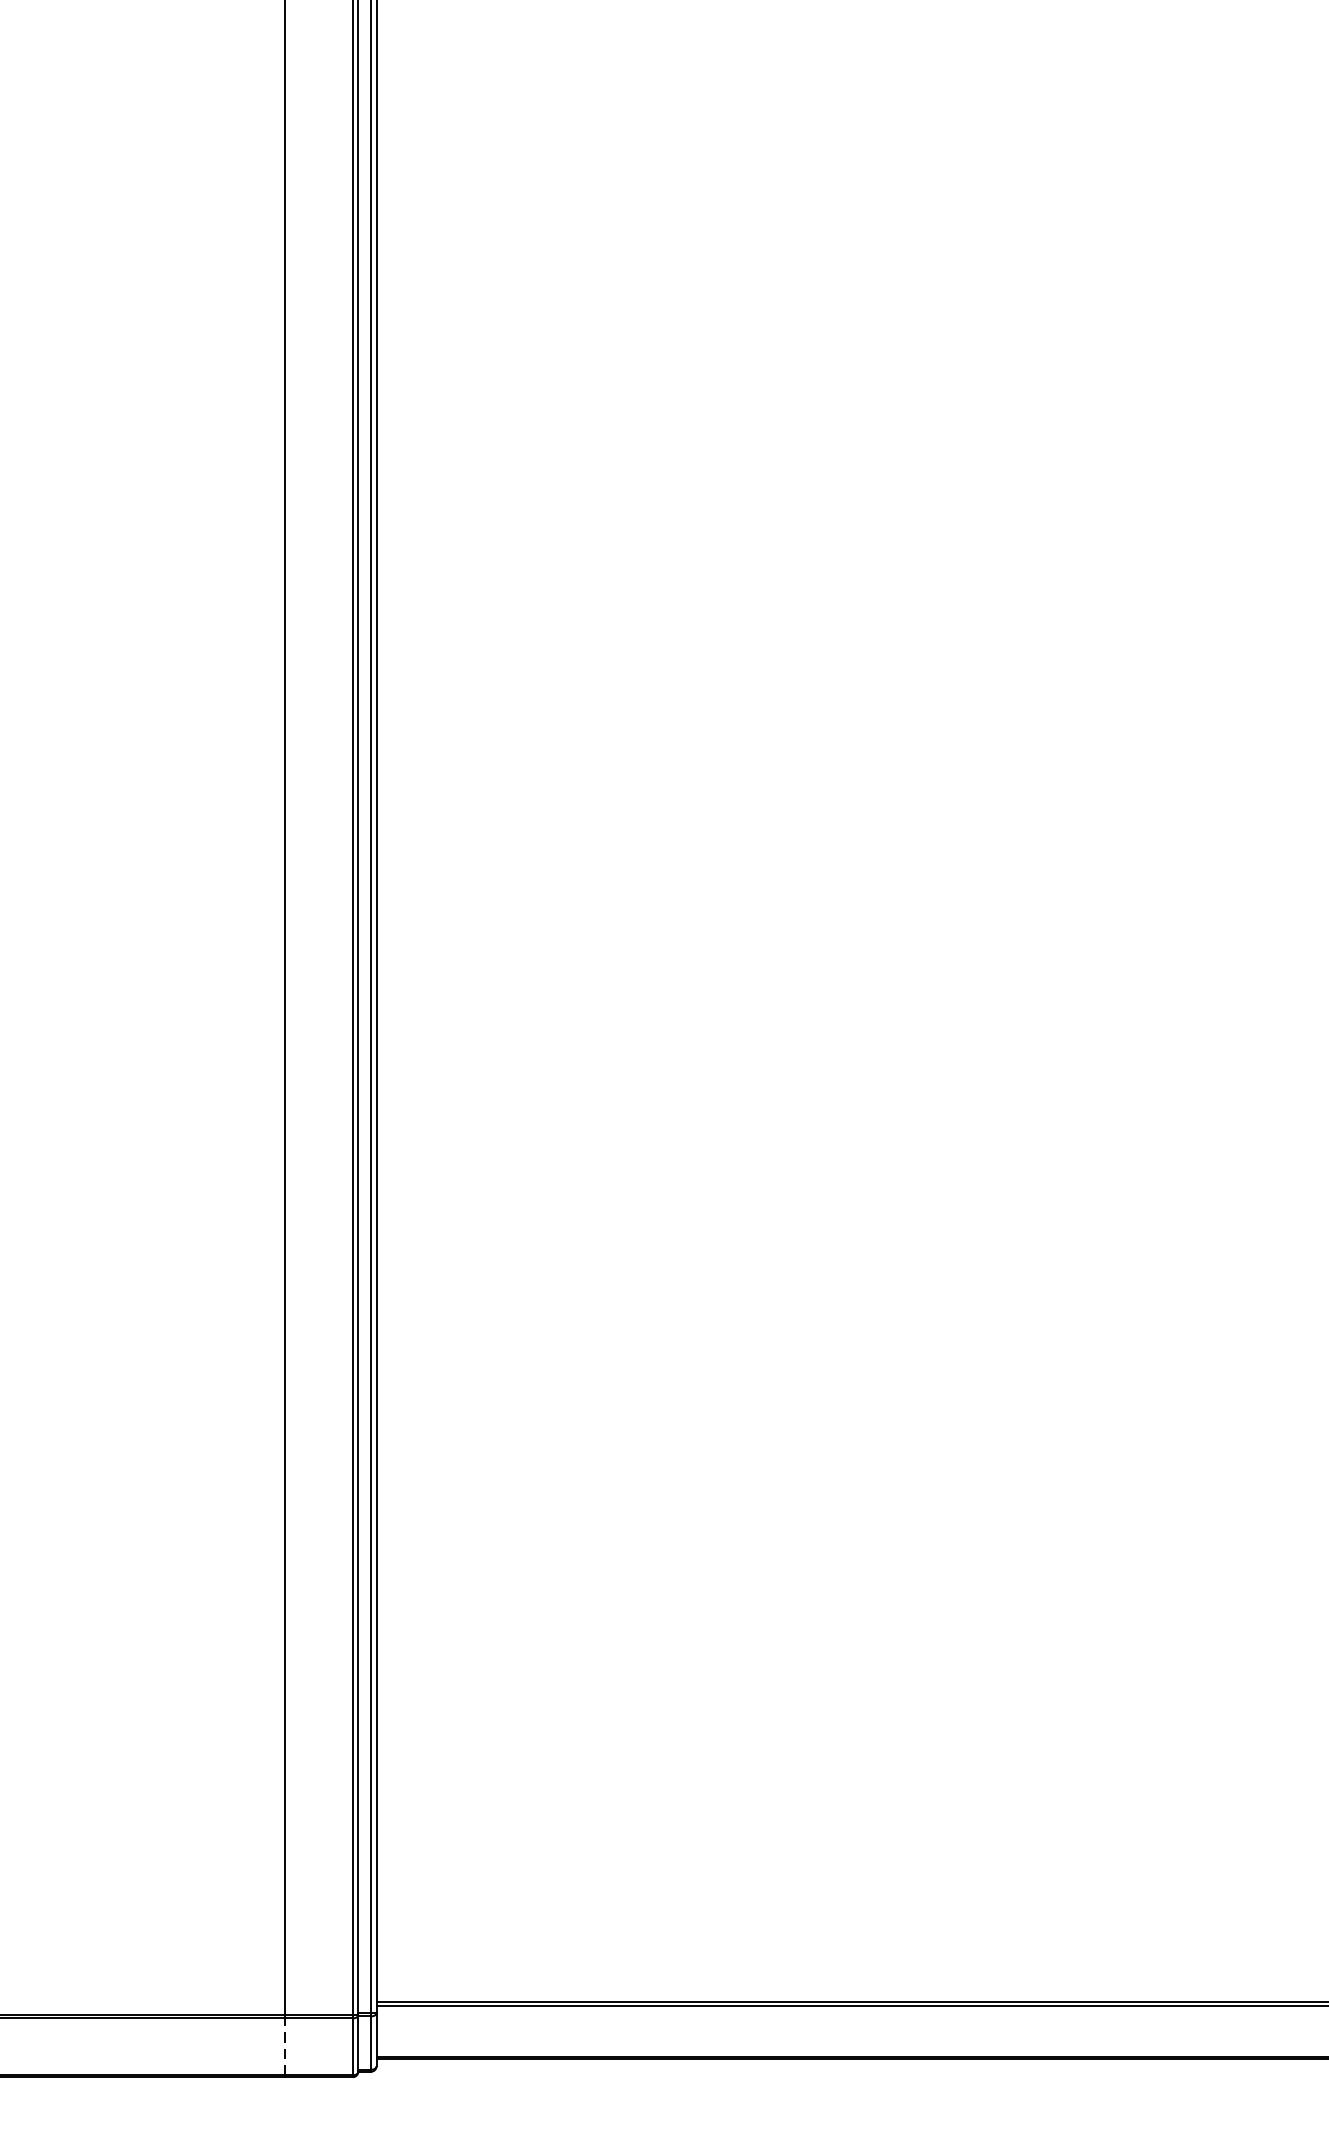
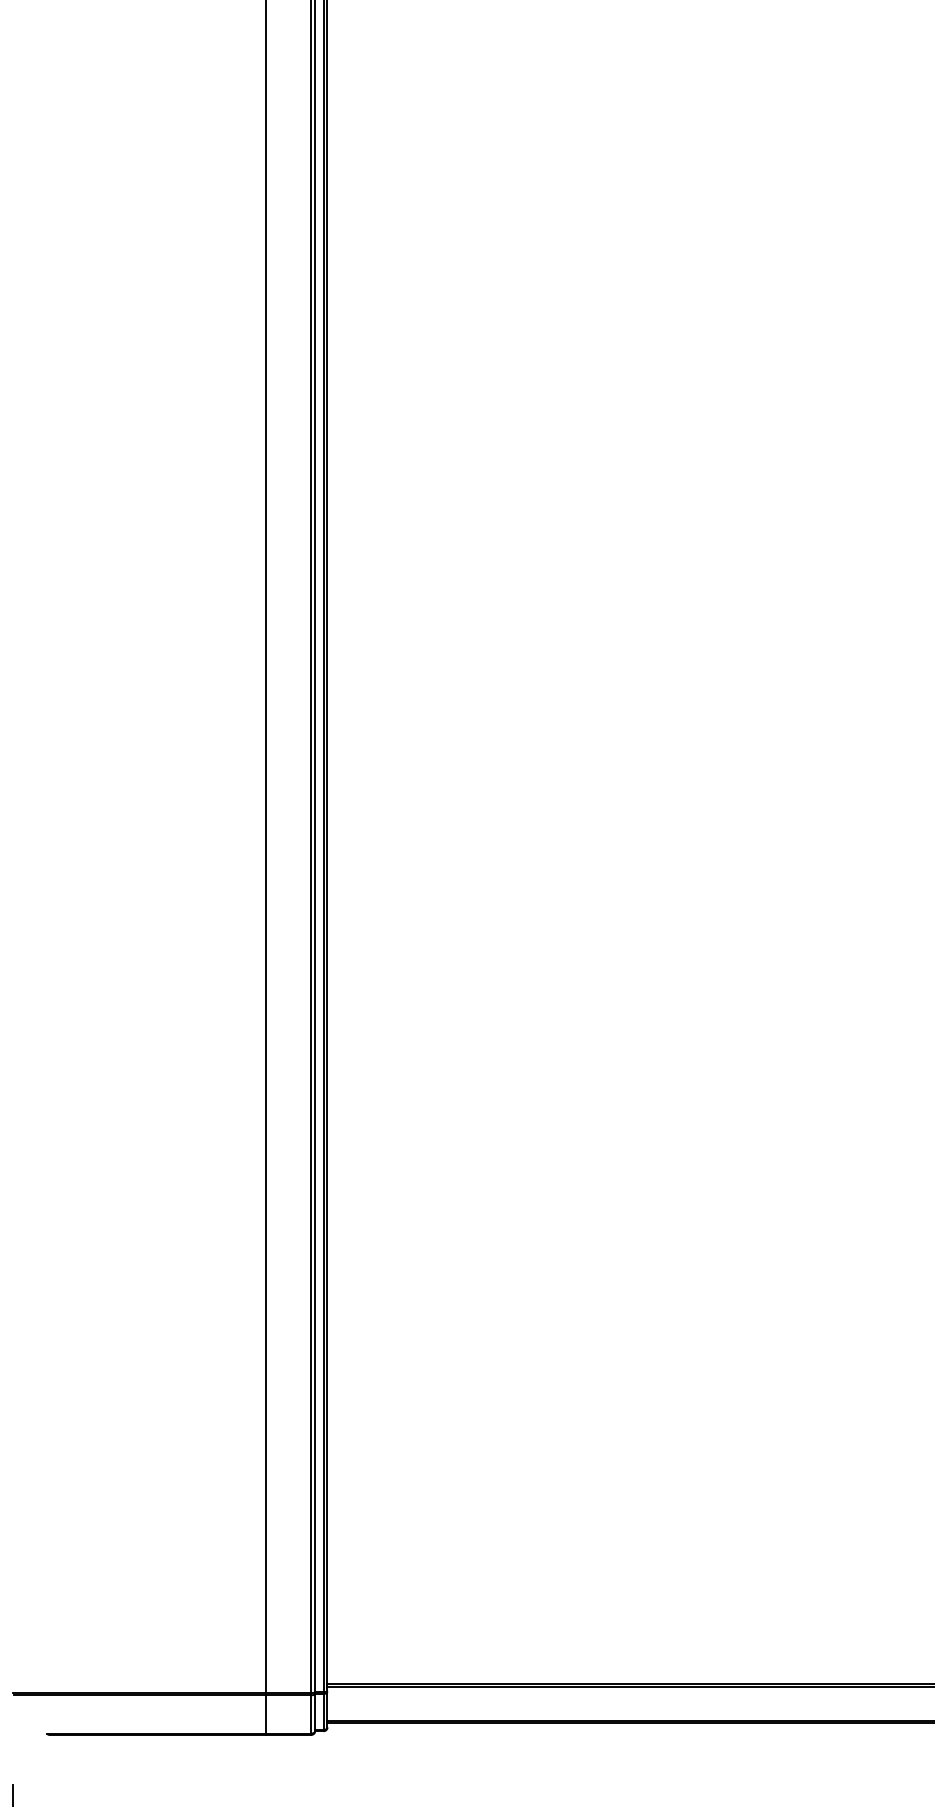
line: (284, 2045) -> (265, 1713), dashed -> solid

